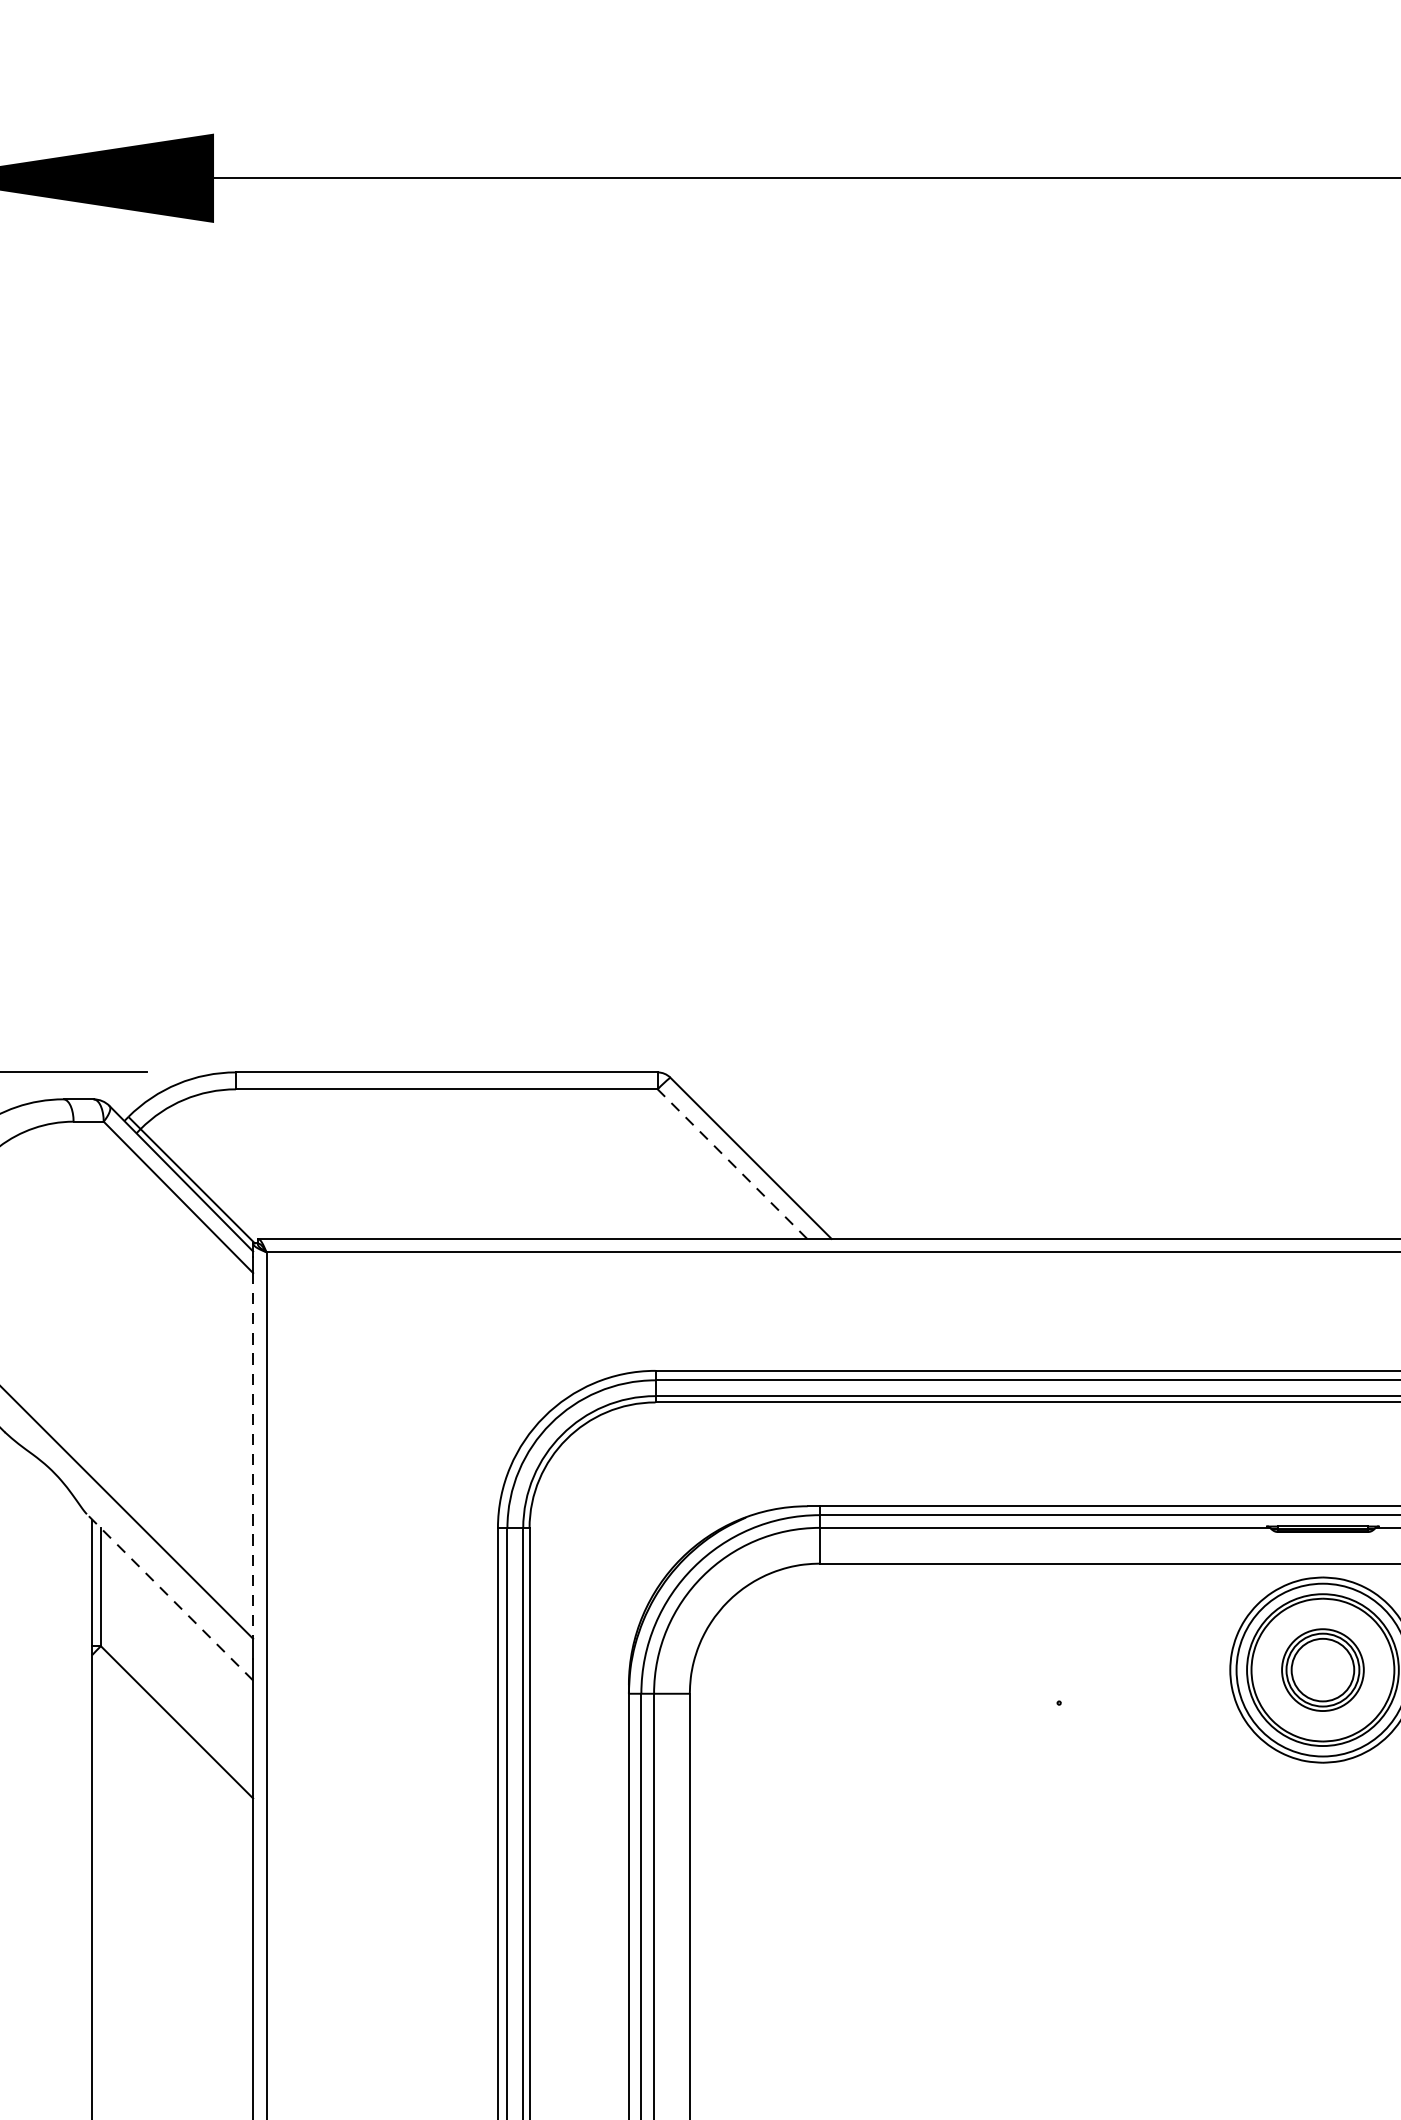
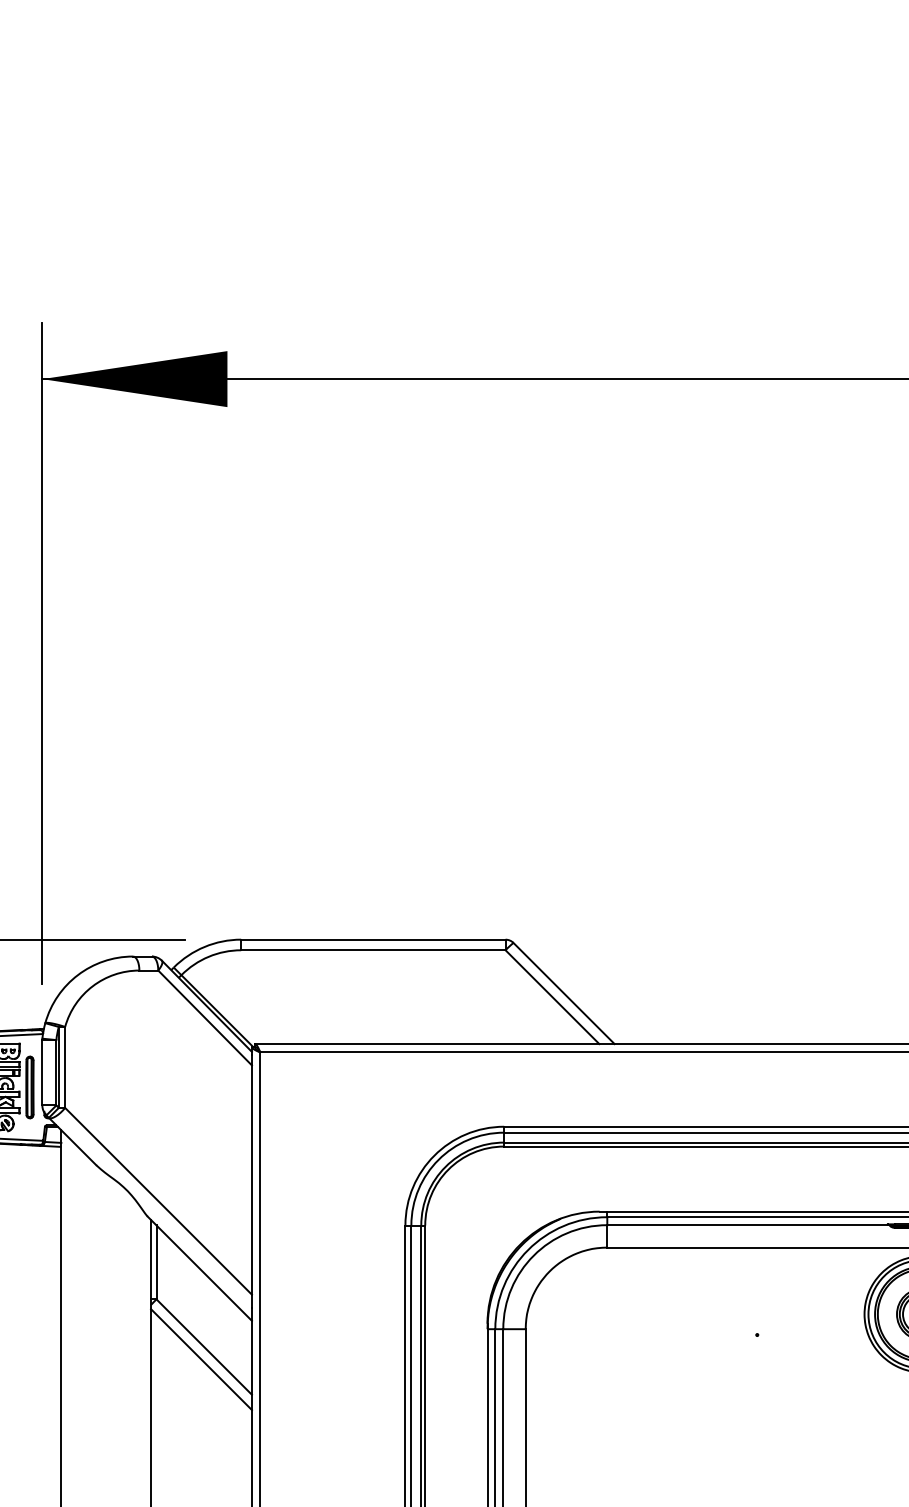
line: (732, 1163) -> (552, 996), dashed -> solid
line: (252, 1456) -> (251, 1180), dashed -> solid
line: (169, 1596) -> (199, 1268), dashed -> solid
line: (172, 1742) -> (201, 1359), added

